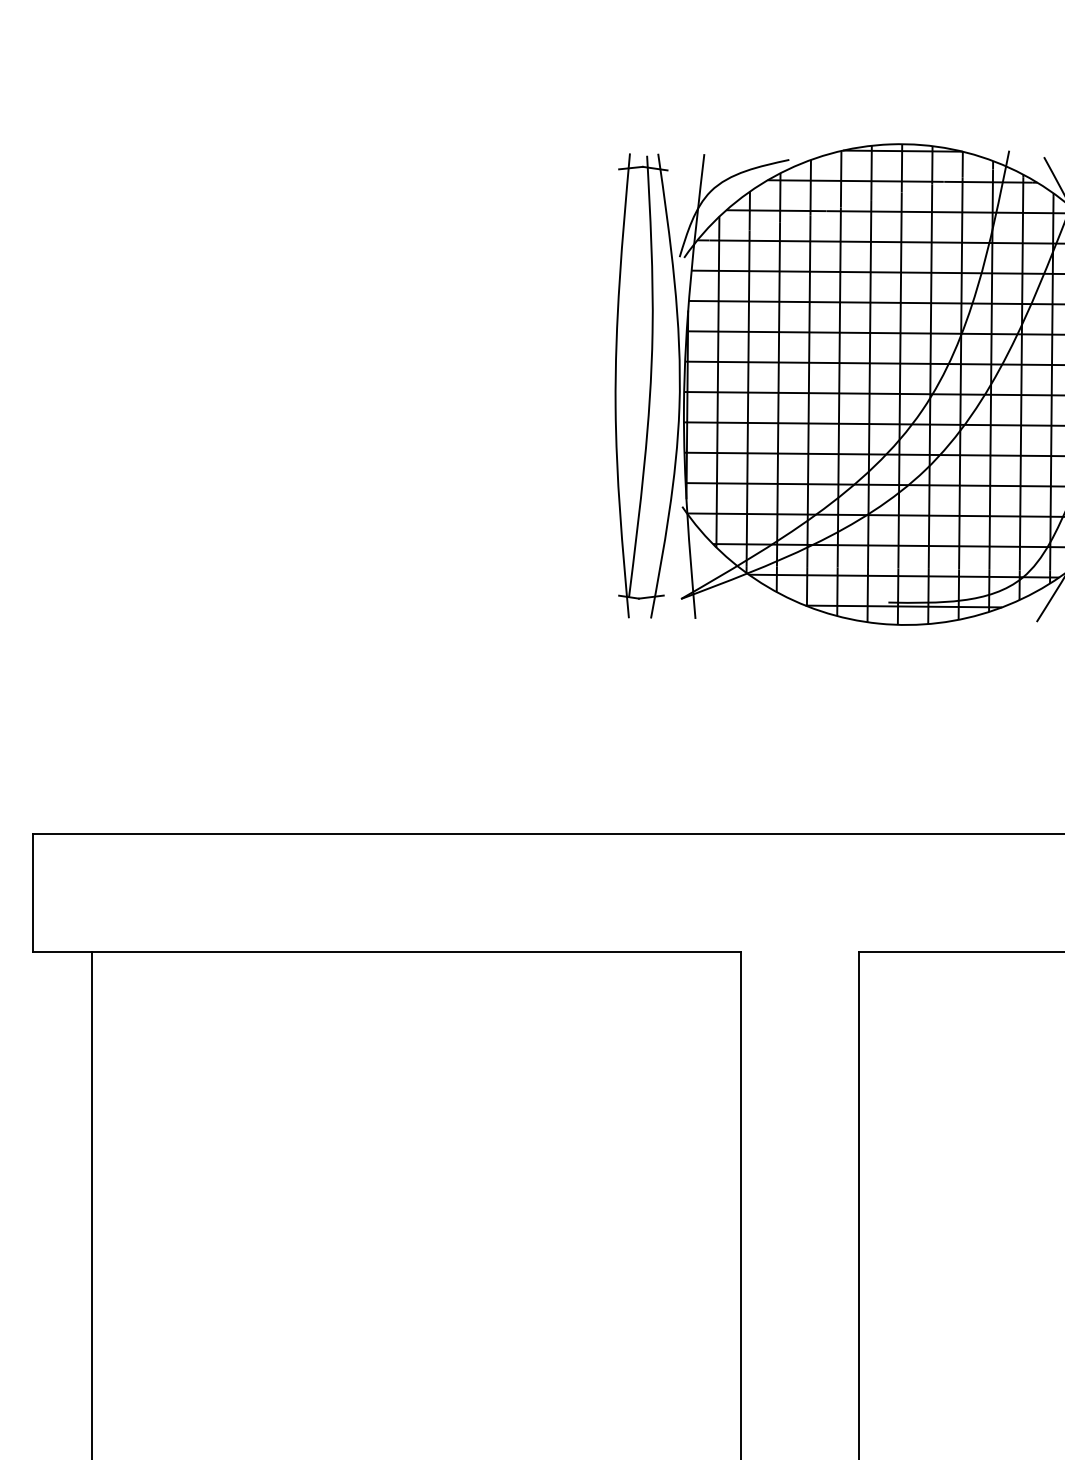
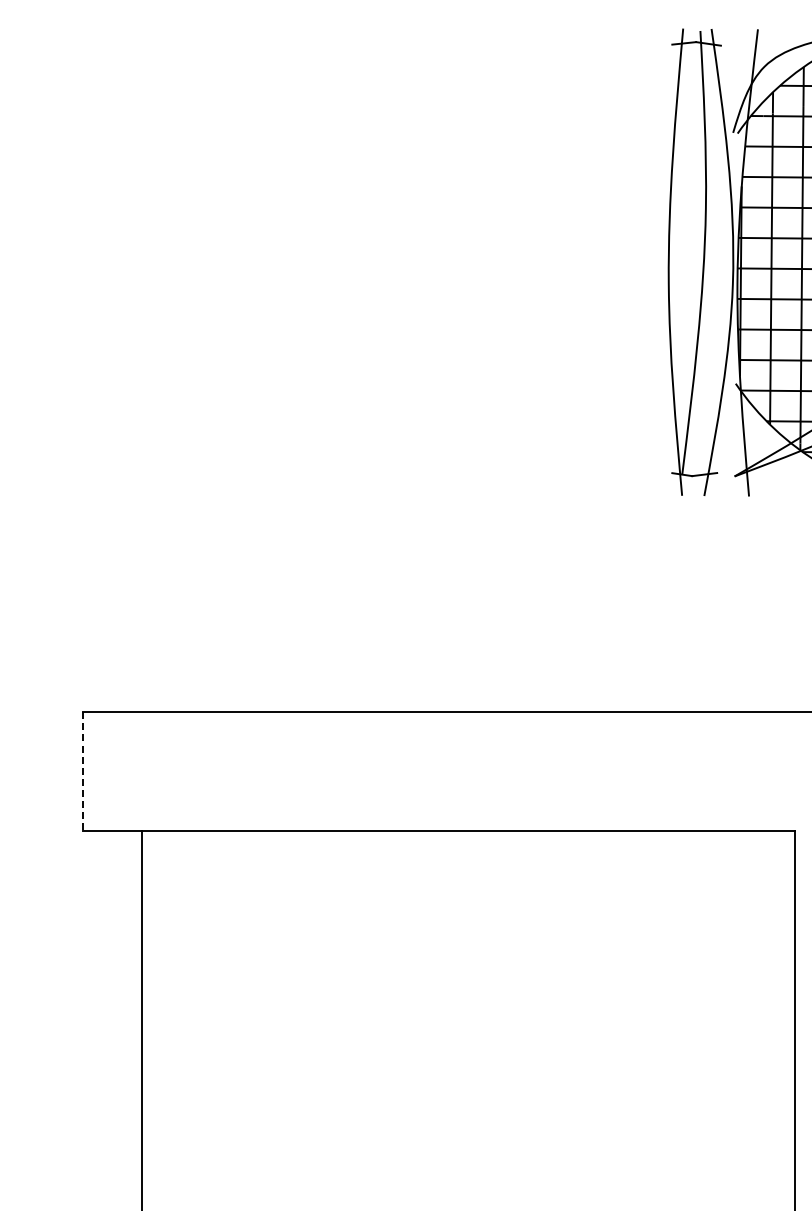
line: (32, 893) -> (82, 772), solid -> dashed

